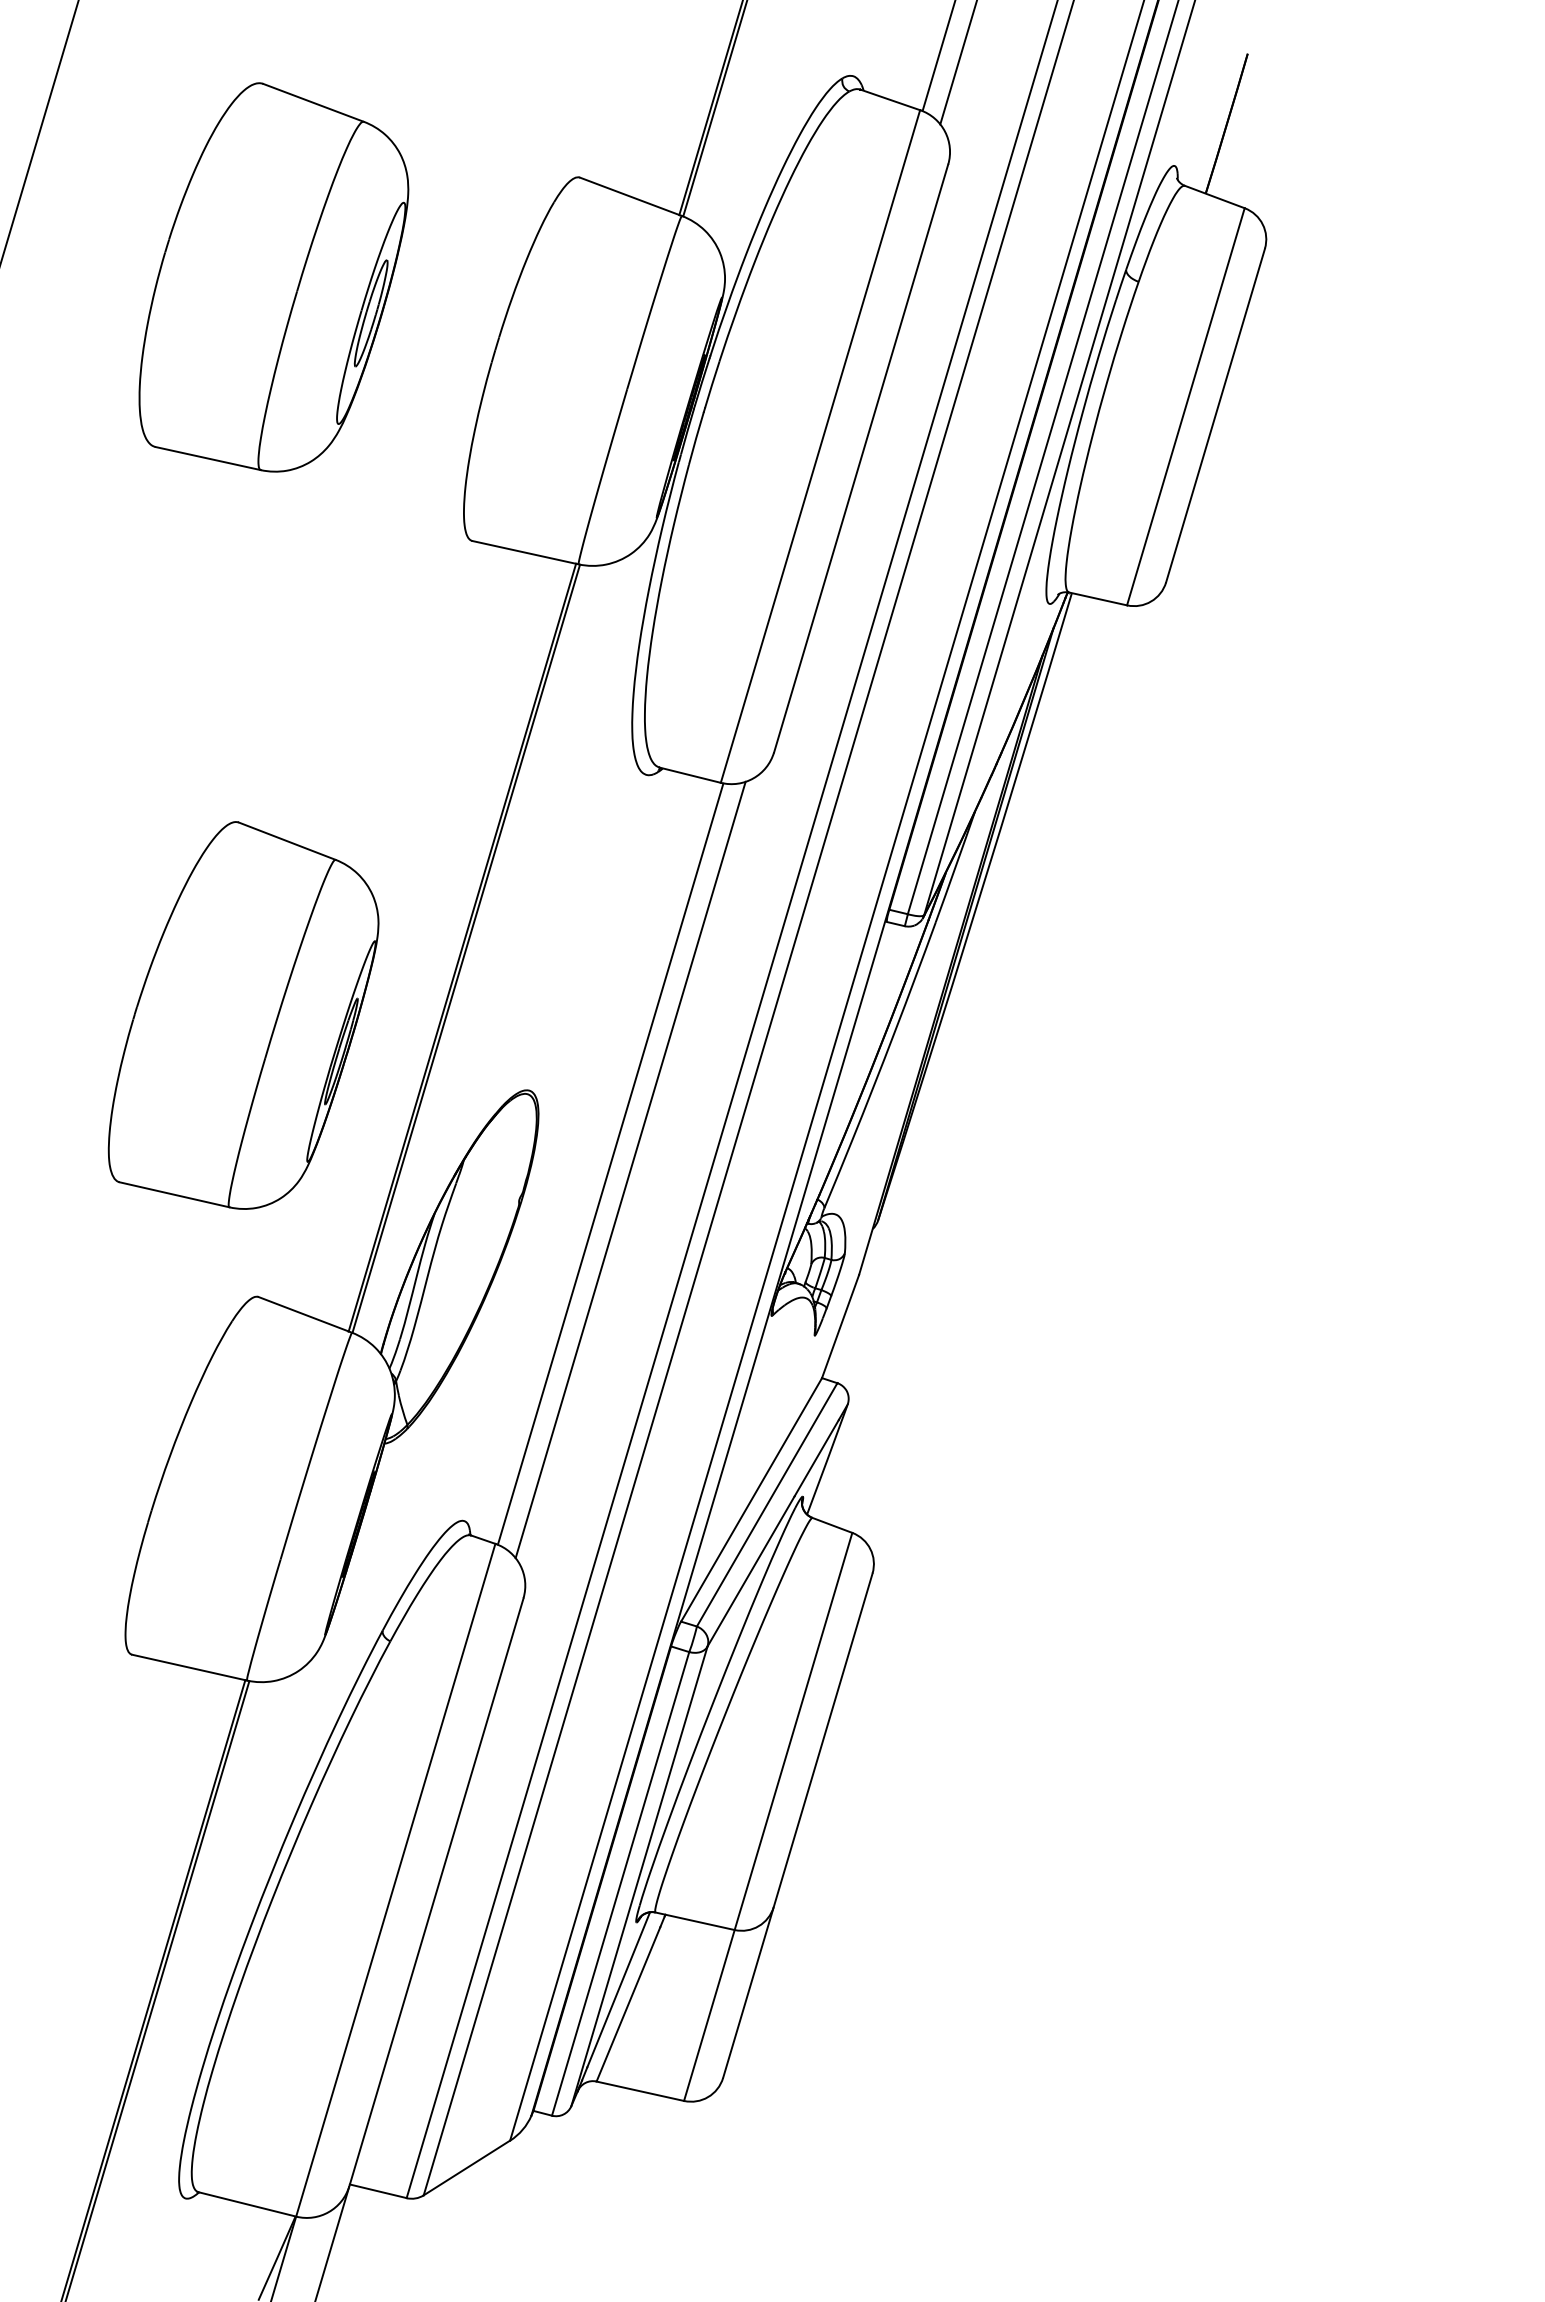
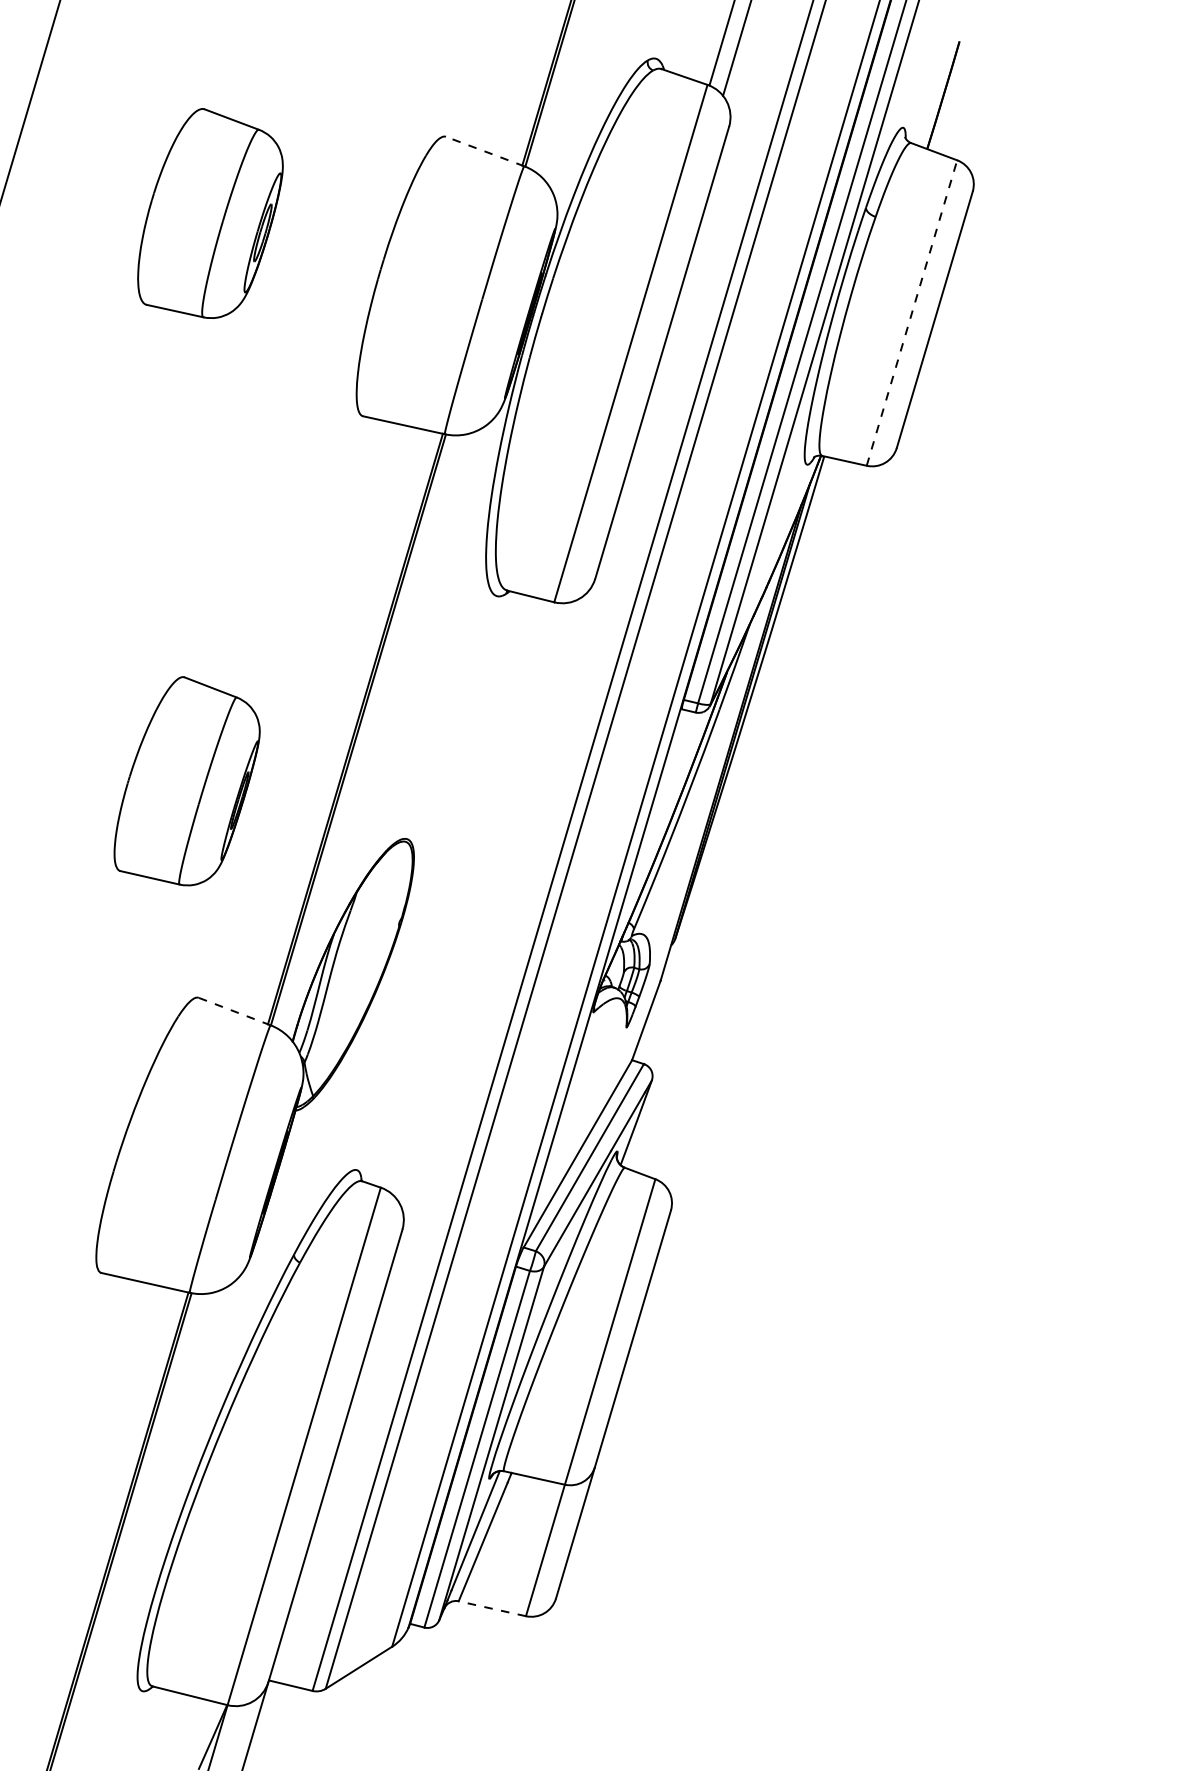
line: (630, 196) -> (484, 151), solid -> dashed
part: (273, 277) -> (210, 213), size x0.7
line: (1186, 406) -> (912, 312), solid -> dashed
part: (243, 1015) -> (187, 781), size x0.7
line: (610, 1163) -> (469, 895), removed
line: (630, 1169) -> (484, 899), removed
line: (305, 1314) -> (234, 1011), solid -> dashed
line: (640, 2091) -> (492, 1608), solid -> dashed

